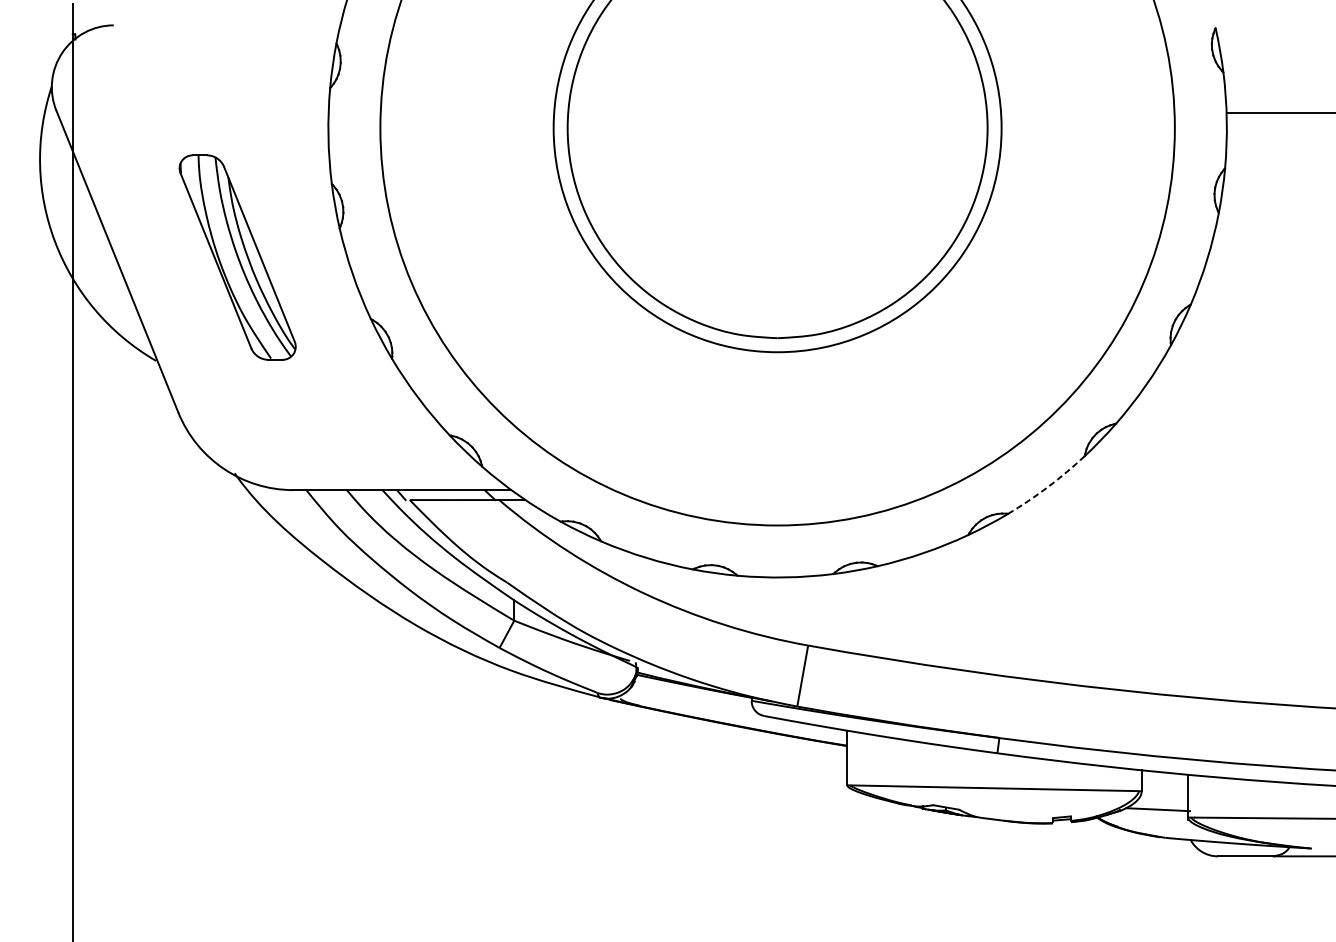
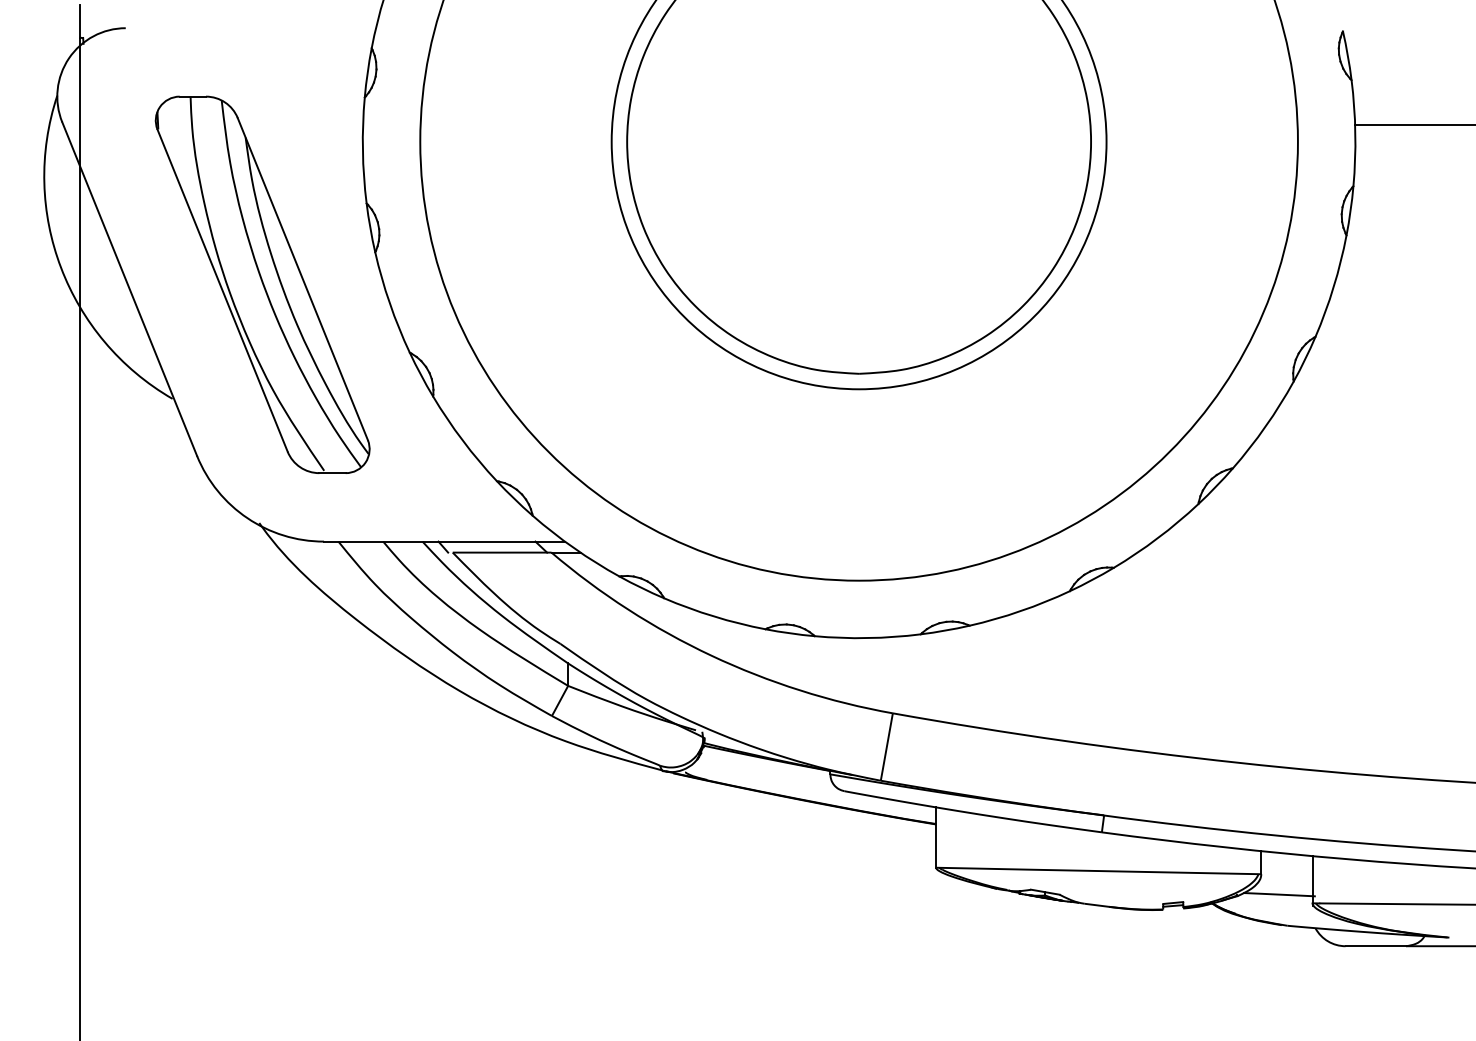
part: (237, 257) -> (262, 284), size x1.67
arc: (1047, 487) -> (1157, 538), dashed -> solid

